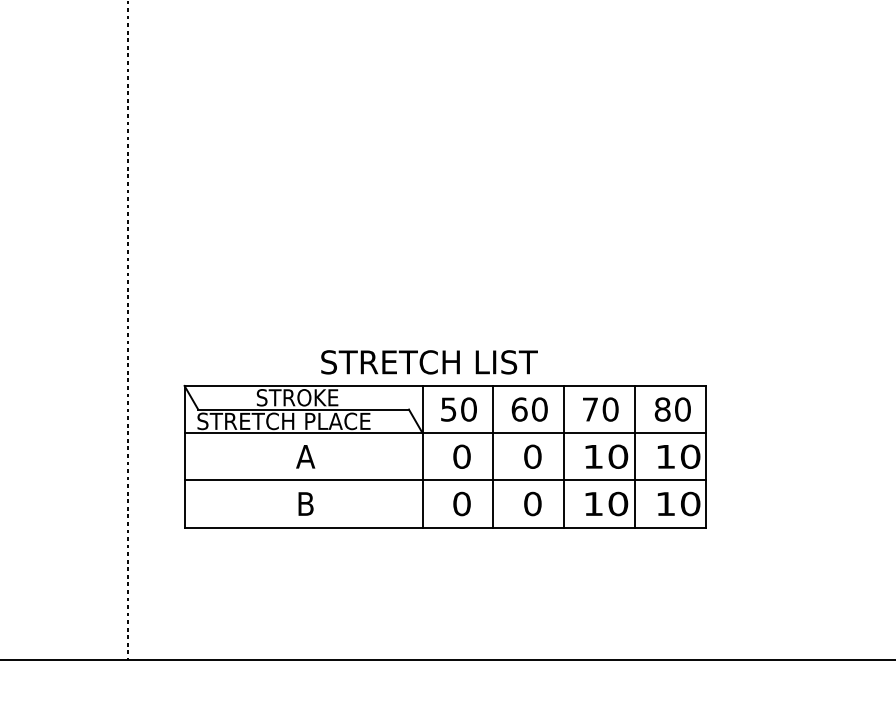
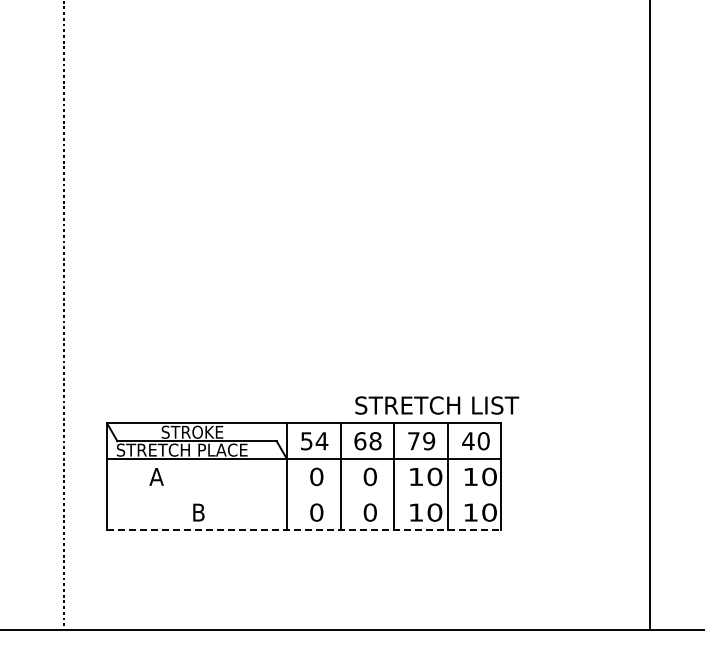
text: (429, 362) -> (437, 405), moved
text: (468, 409) -> (321, 441), 50 -> 54
text: (539, 409) -> (375, 441), 60 -> 68
text: (611, 409) -> (429, 441), 70 -> 79
text: (662, 409) -> (468, 441), 80 -> 40
text: (305, 456) -> (156, 476), moved
line: (445, 480) -> (304, 494), removed
line: (445, 527) -> (304, 530), solid -> dashed

